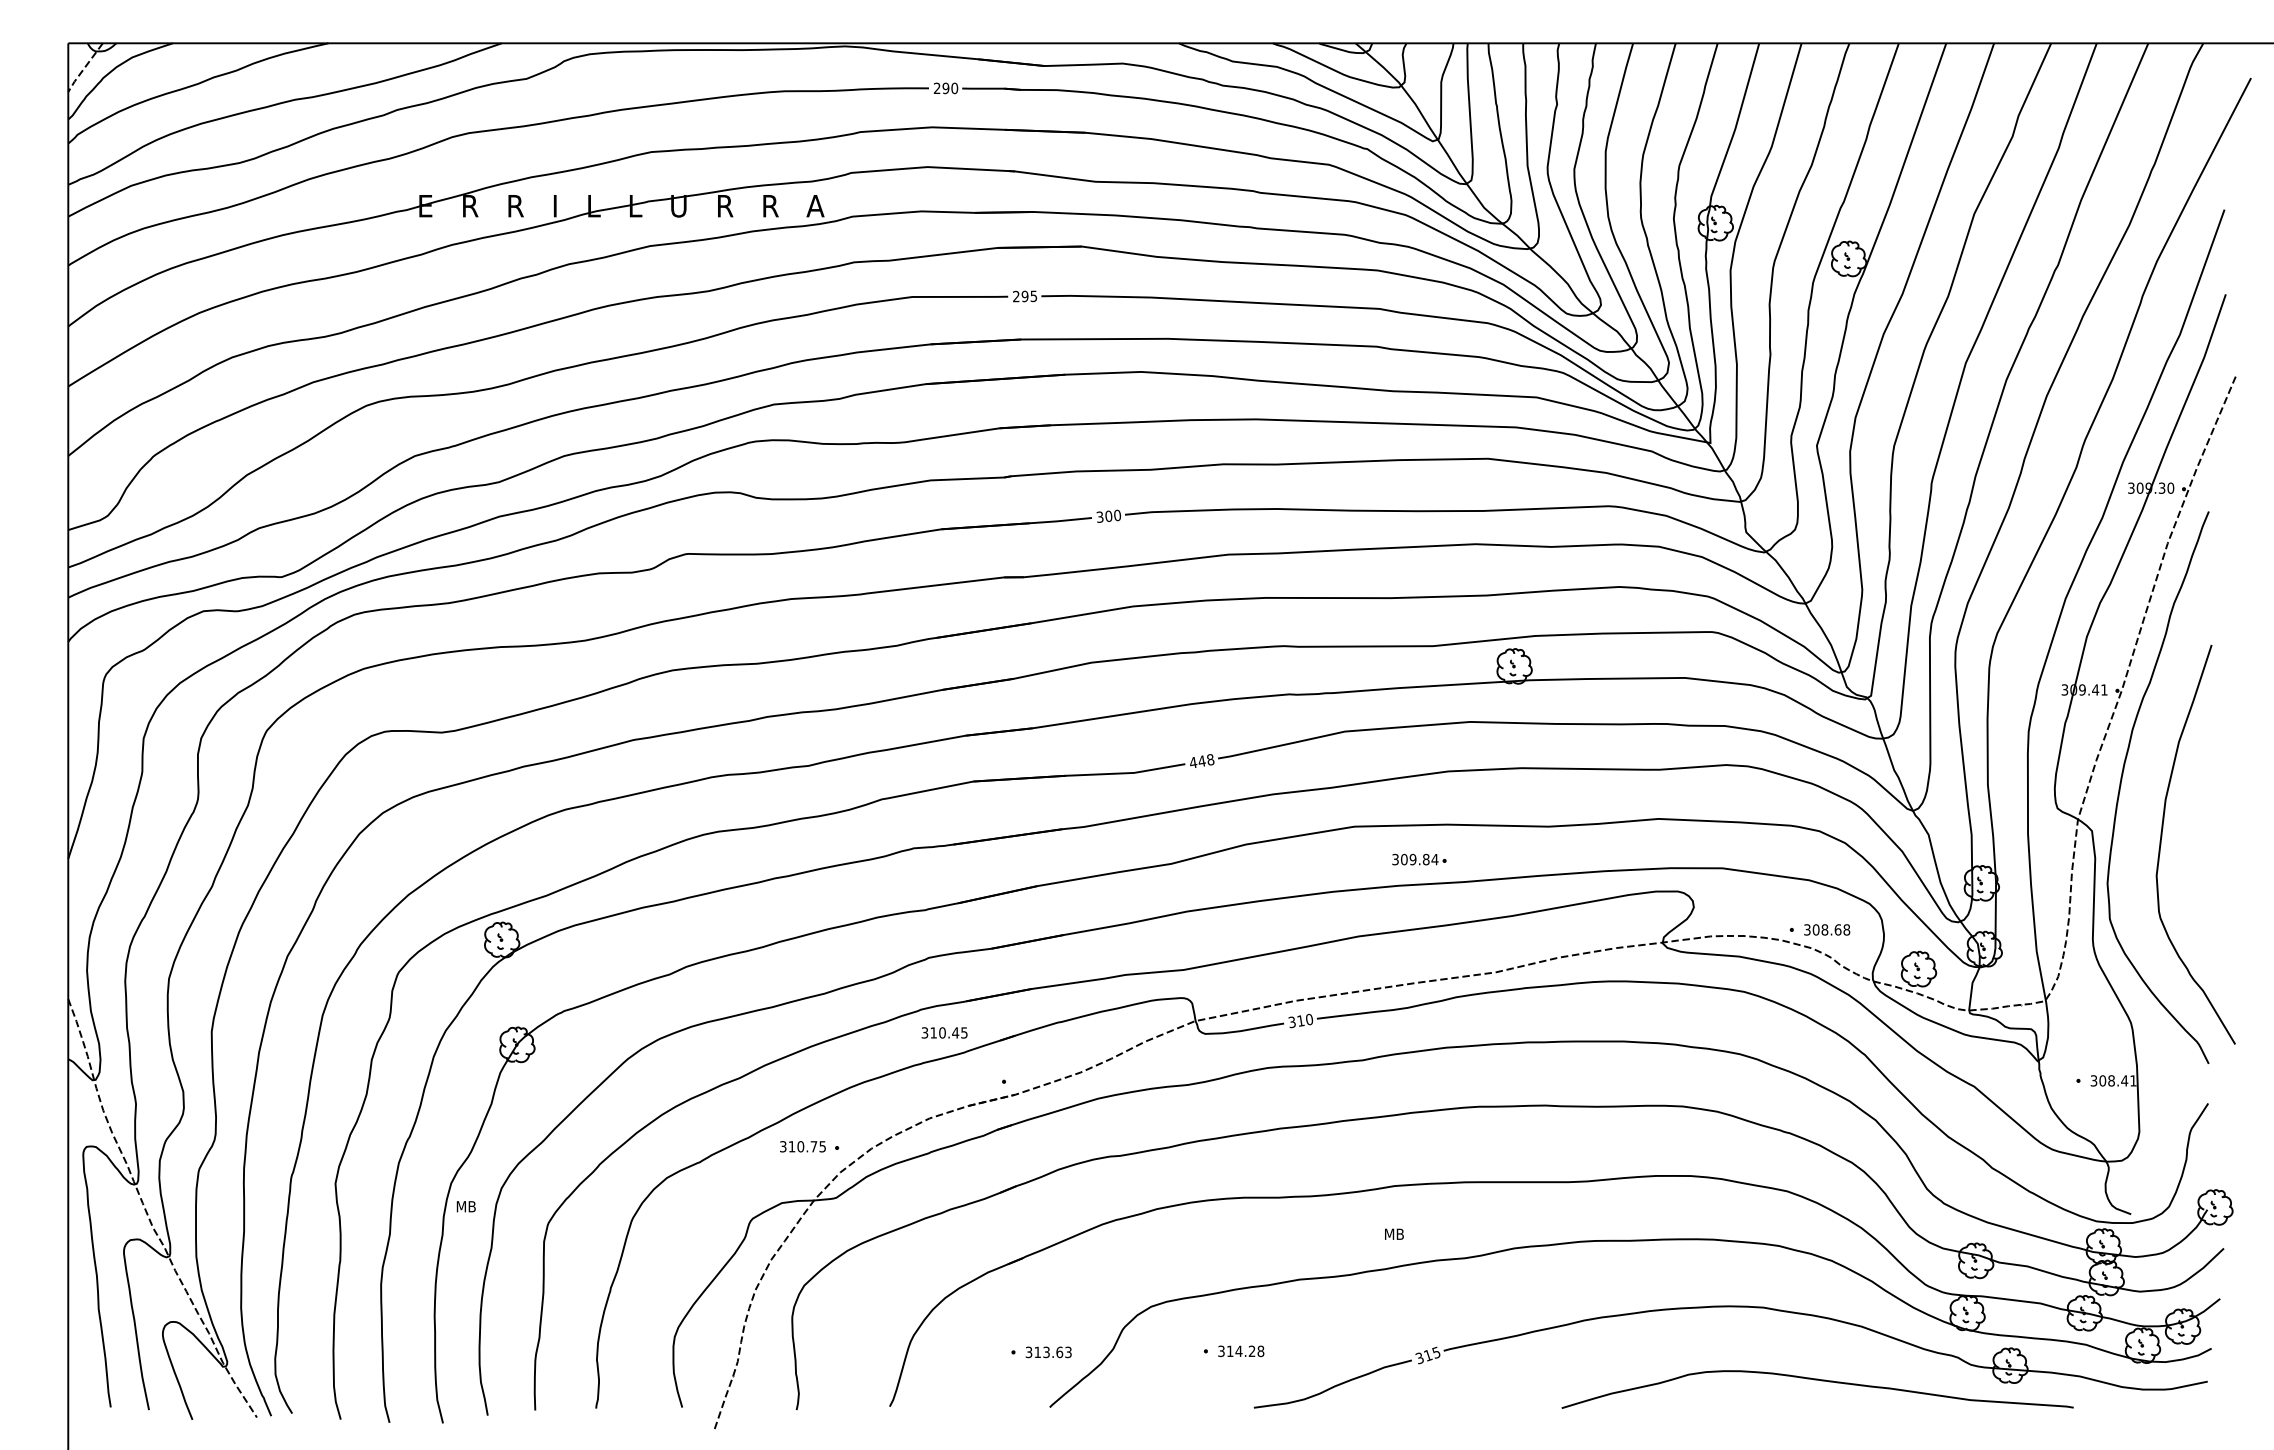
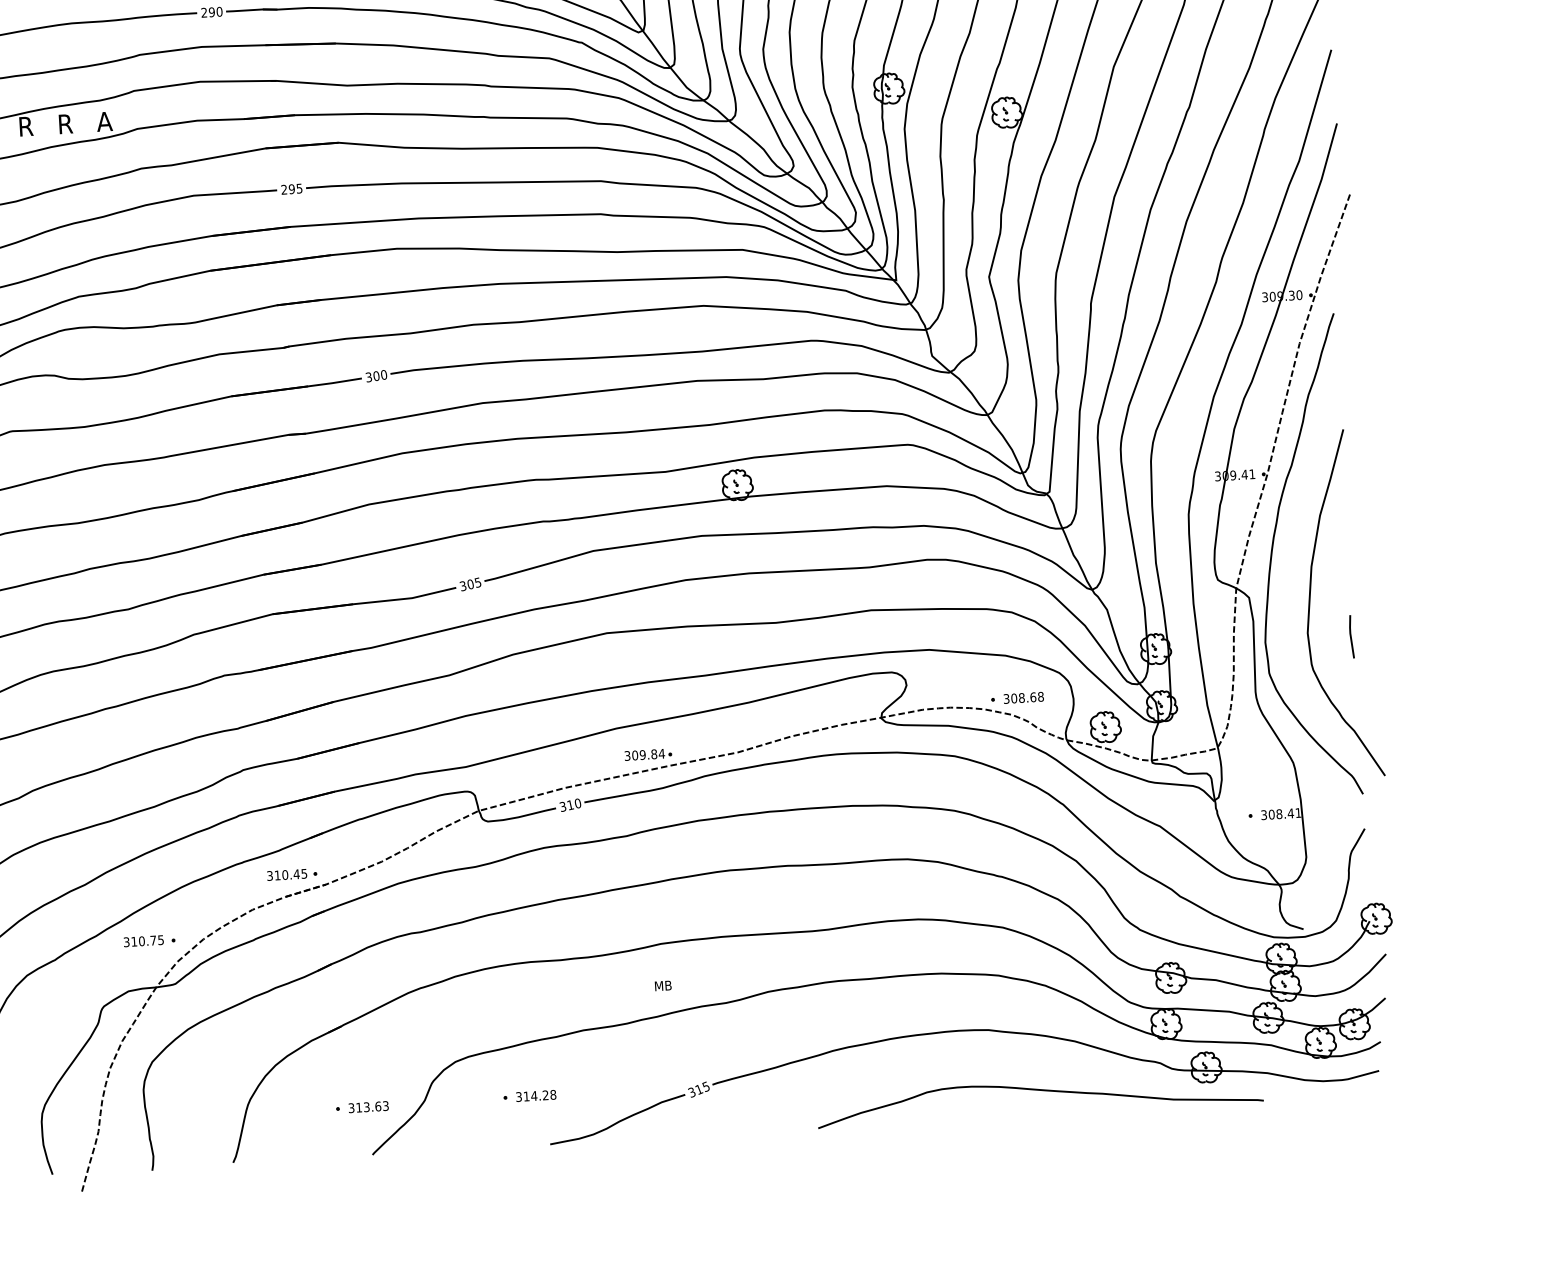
text: (1201, 761) -> (470, 584), 448 -> 305
part: (1419, 859) -> (648, 754), moved
line: (2206, 882) -> (1351, 636), added
text: (944, 1032) -> (286, 874), moved

